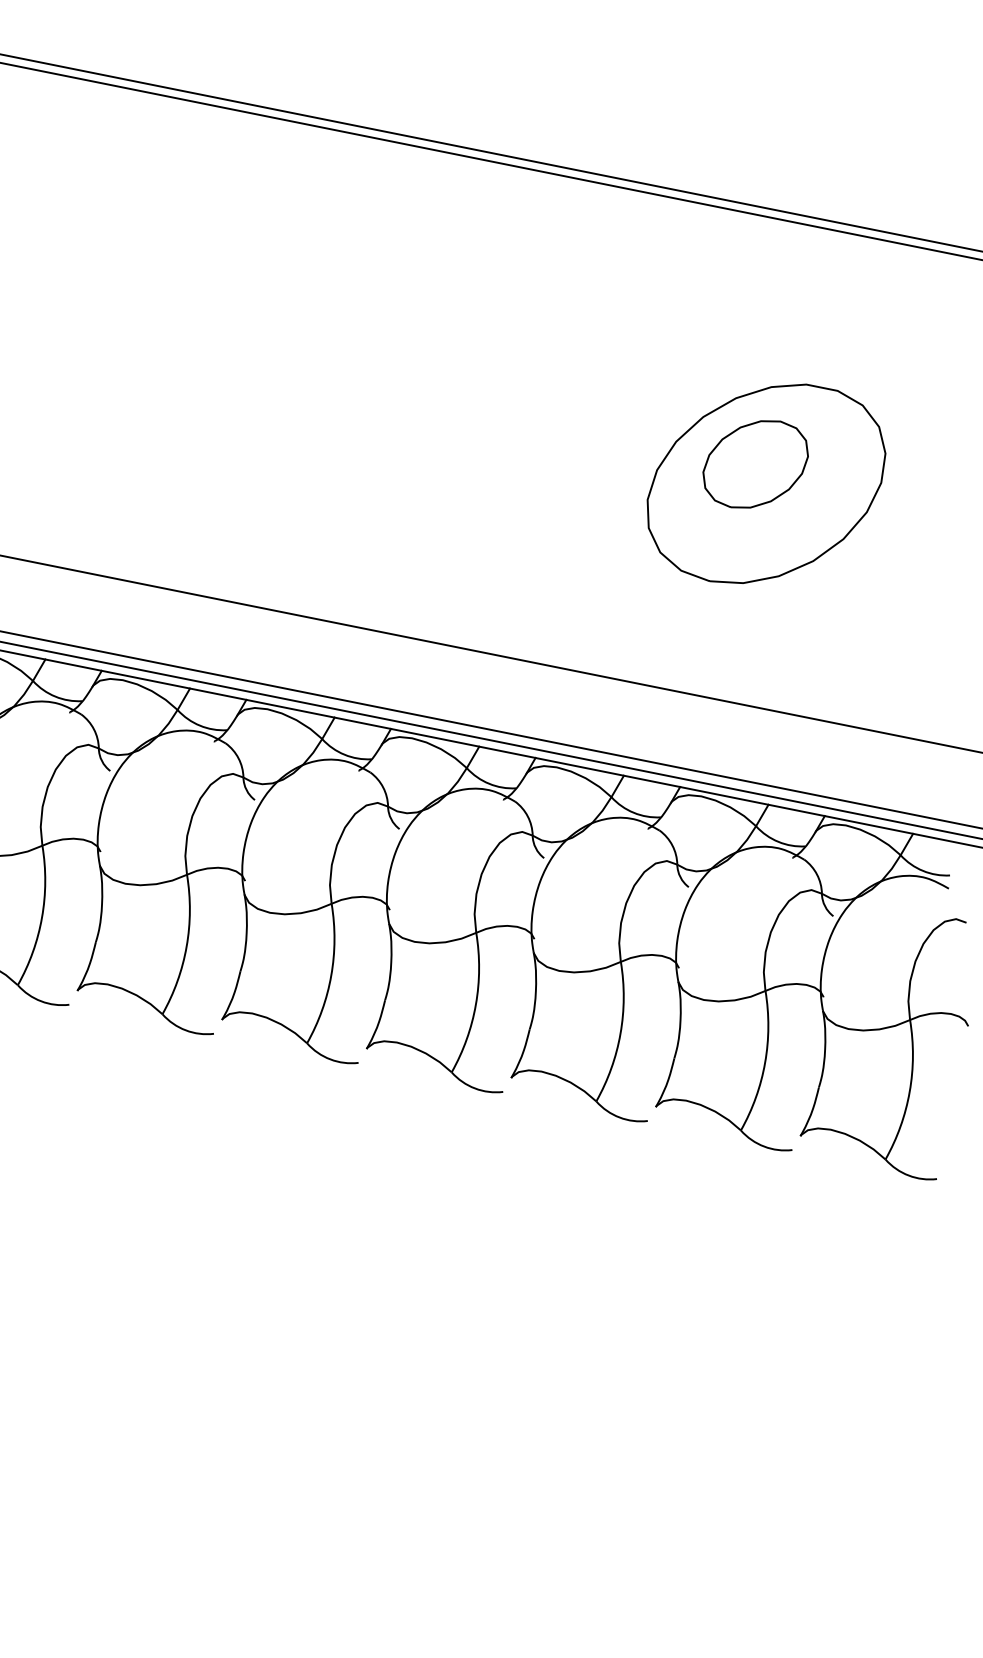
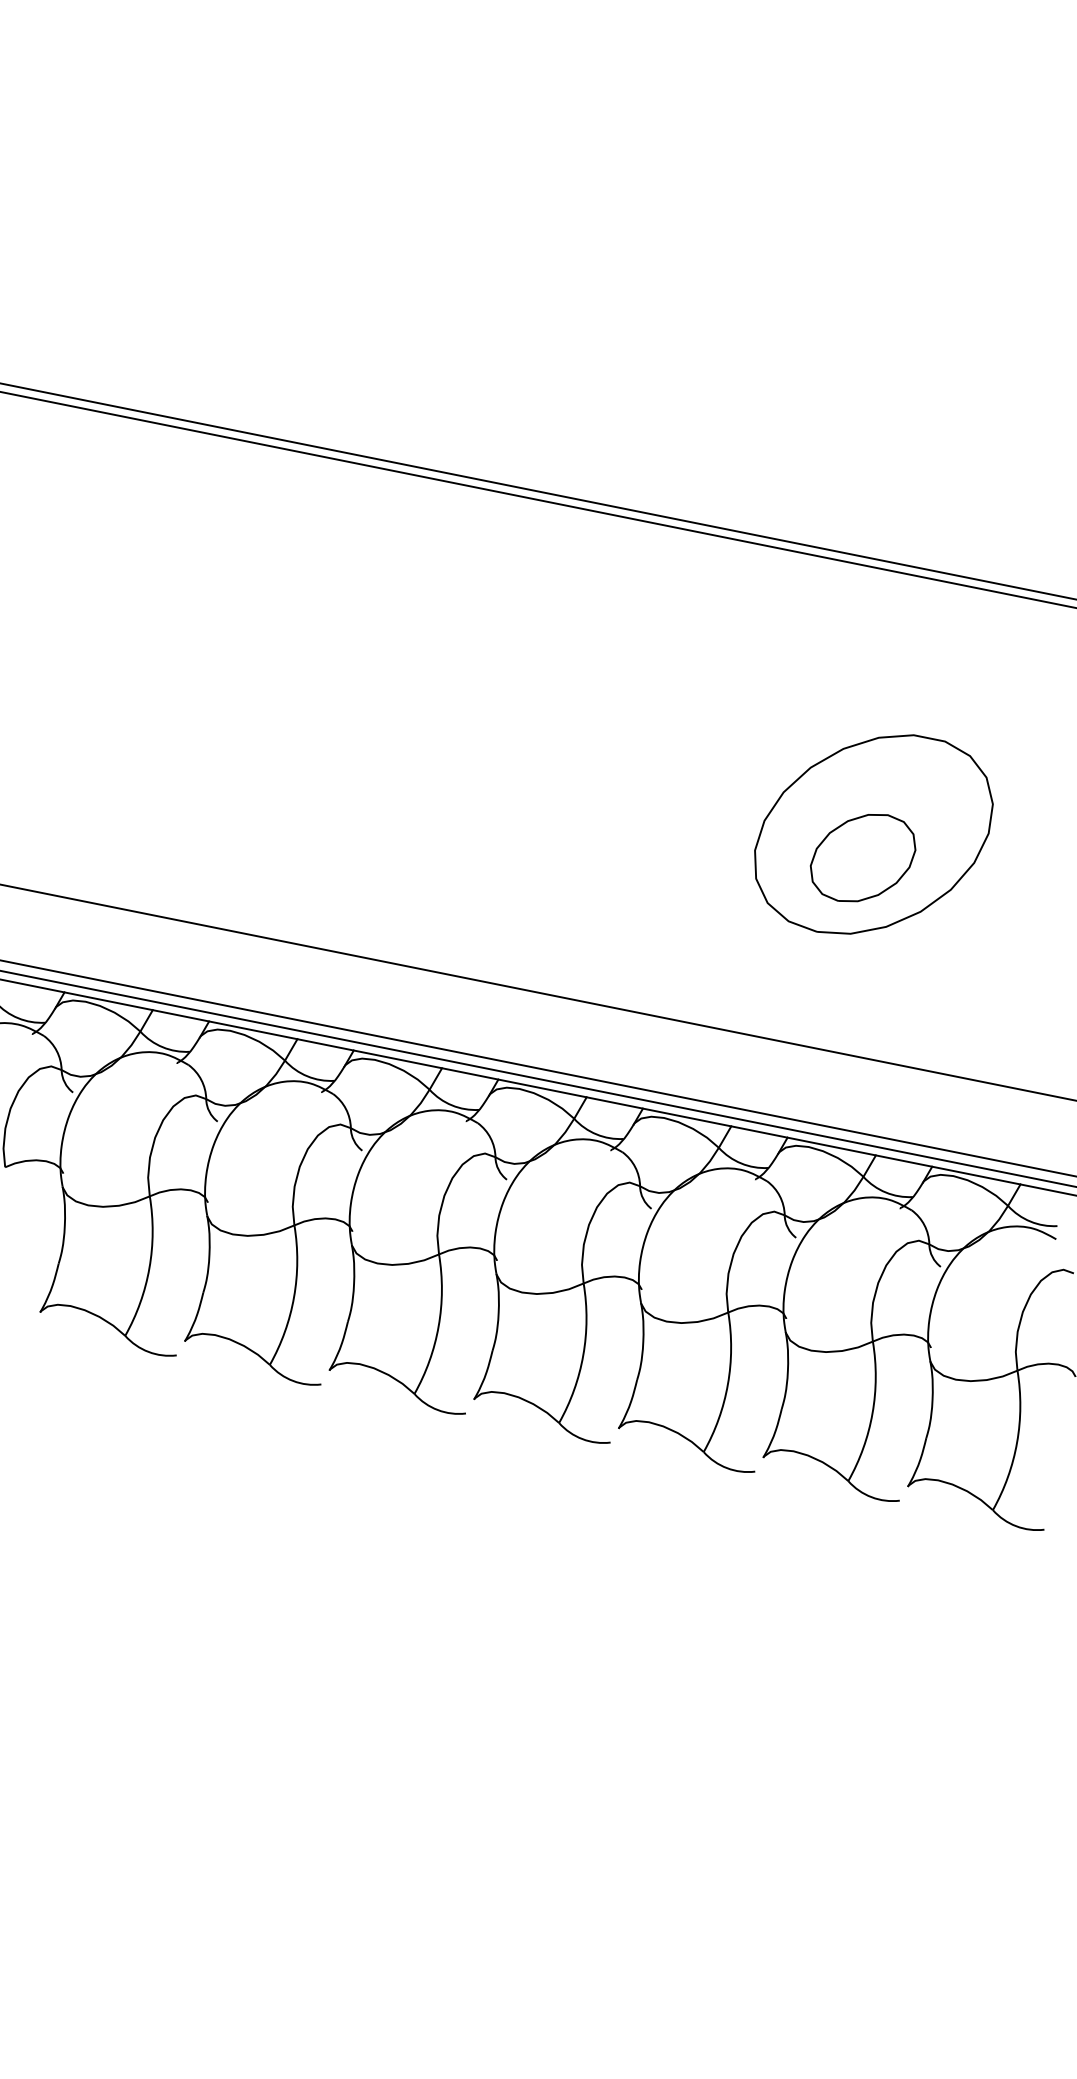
part: (755, 464) -> (862, 858), moved

